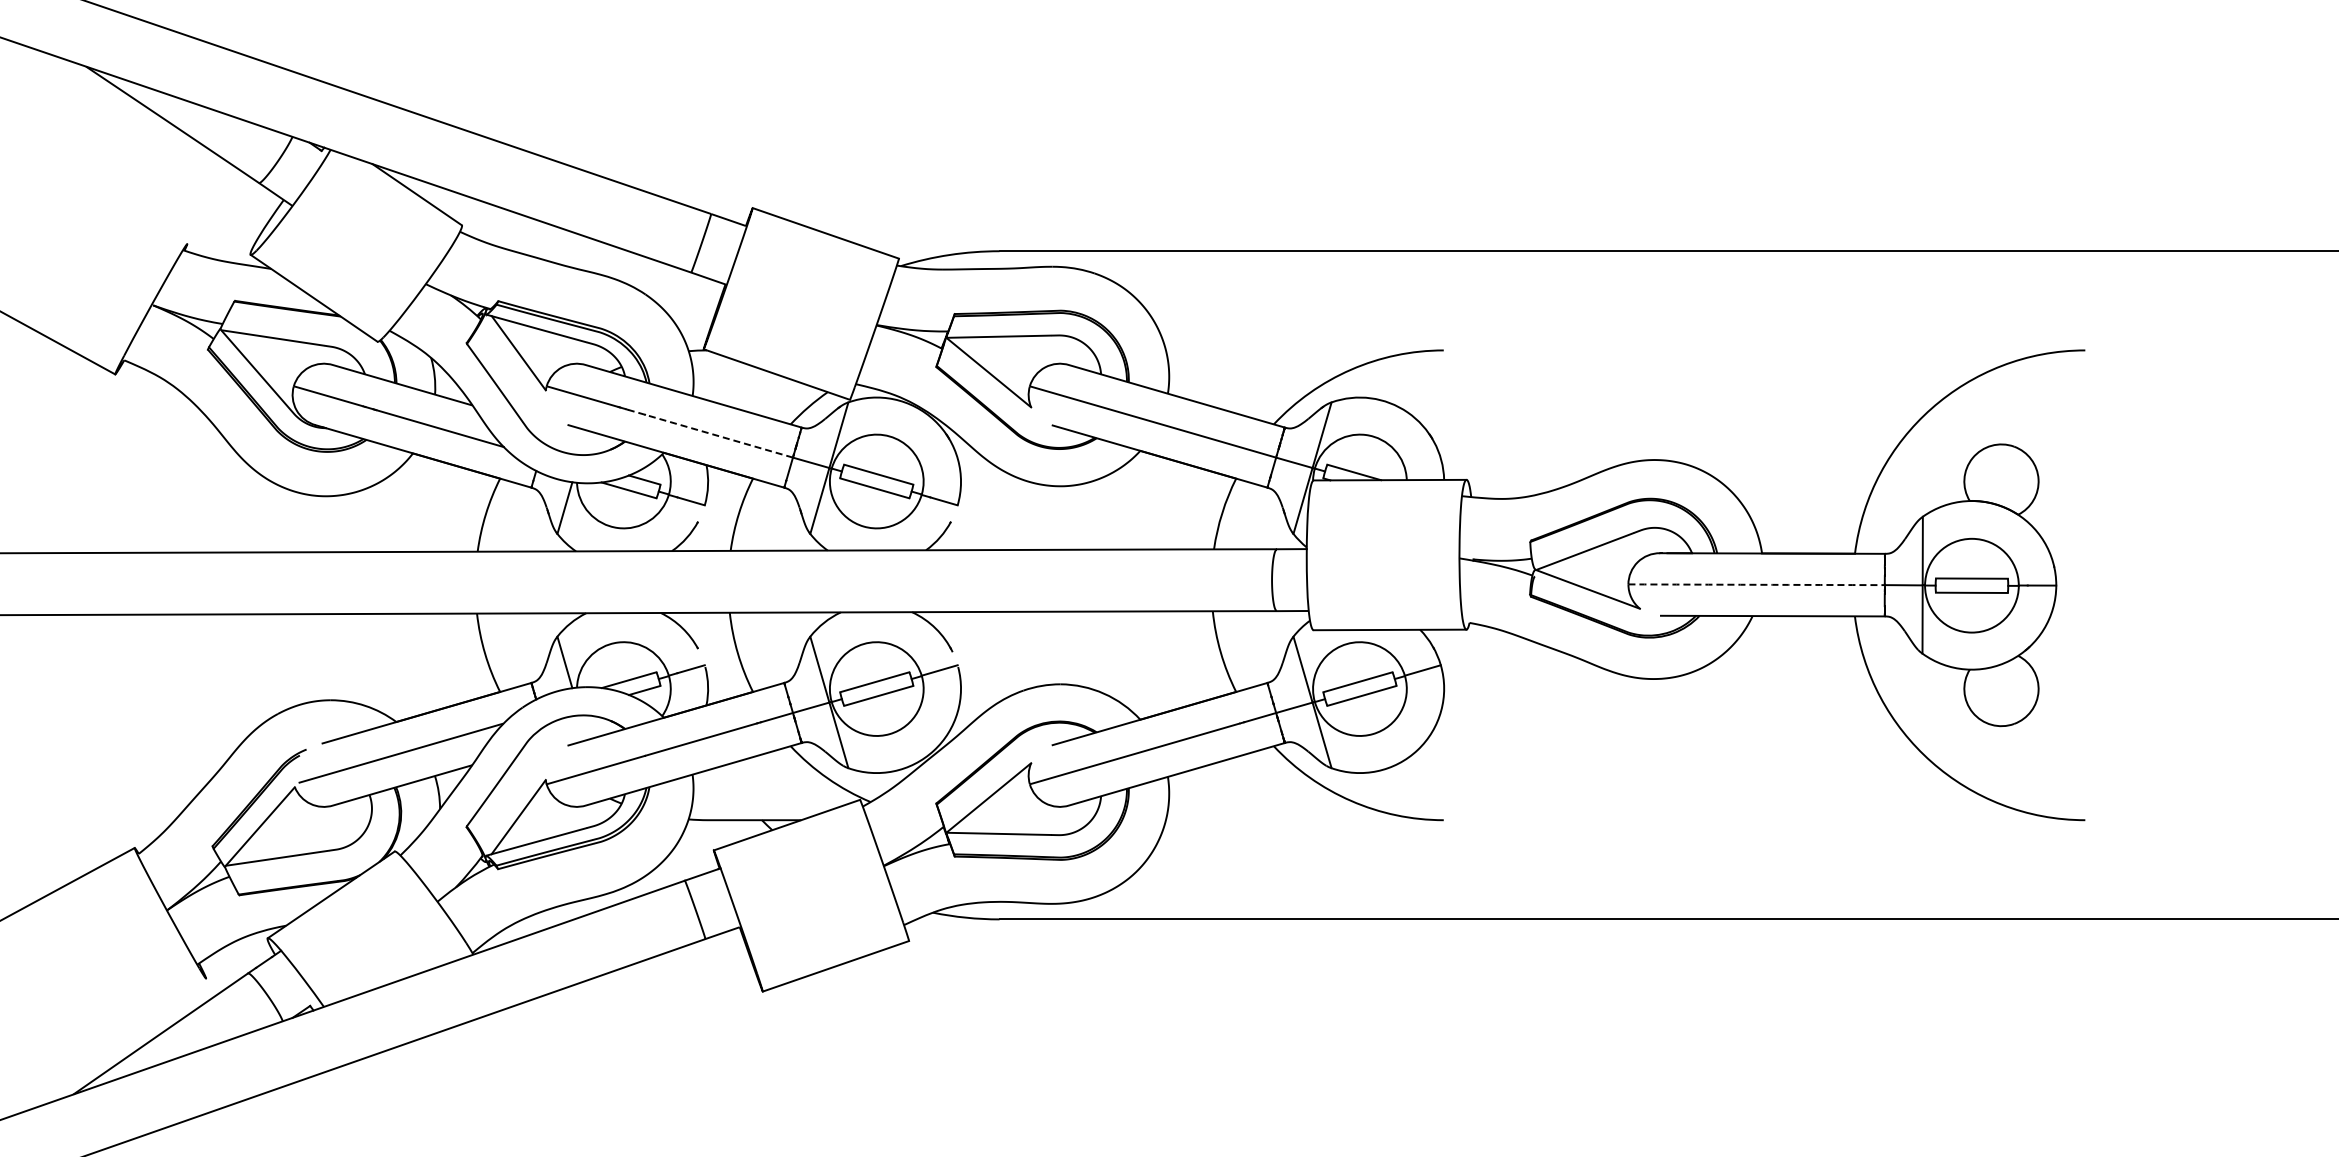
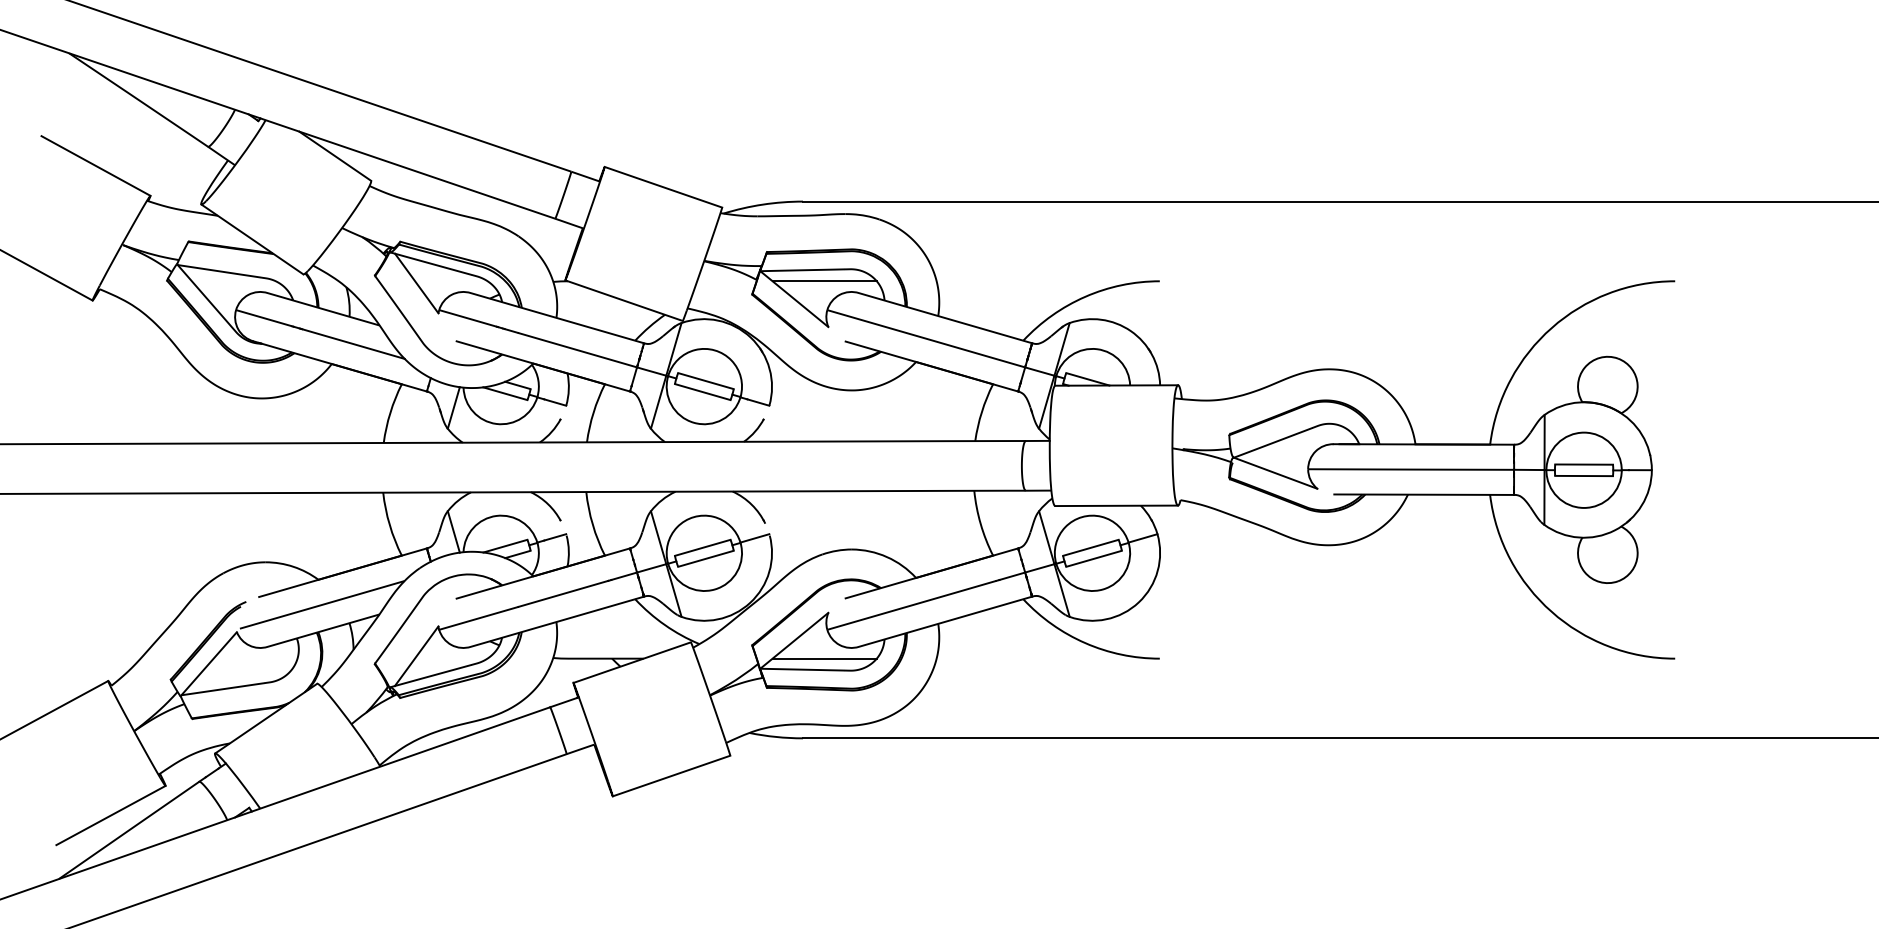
line: (119, 206) -> (96, 165), added
line: (1026, 350) -> (824, 281), added
line: (710, 433) -> (570, 348), dashed -> solid
arc: (1756, 584) -> (1411, 469), dashed -> solid
line: (1026, 820) -> (824, 658), added
line: (138, 1015) -> (111, 815), added

